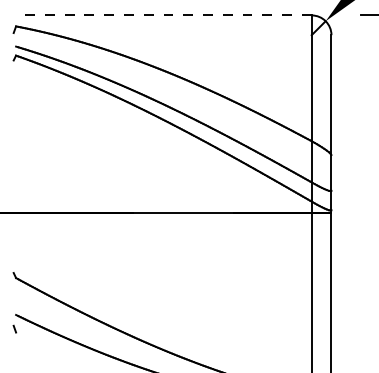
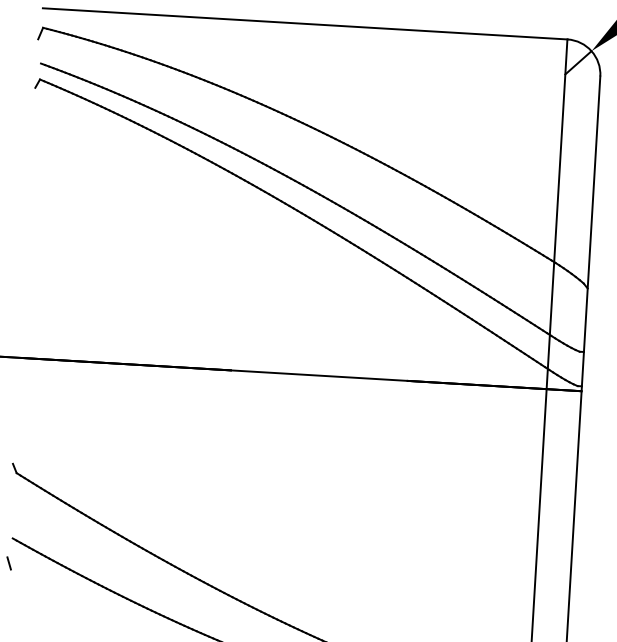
line: (163, 15) -> (305, 23), dashed -> solid

